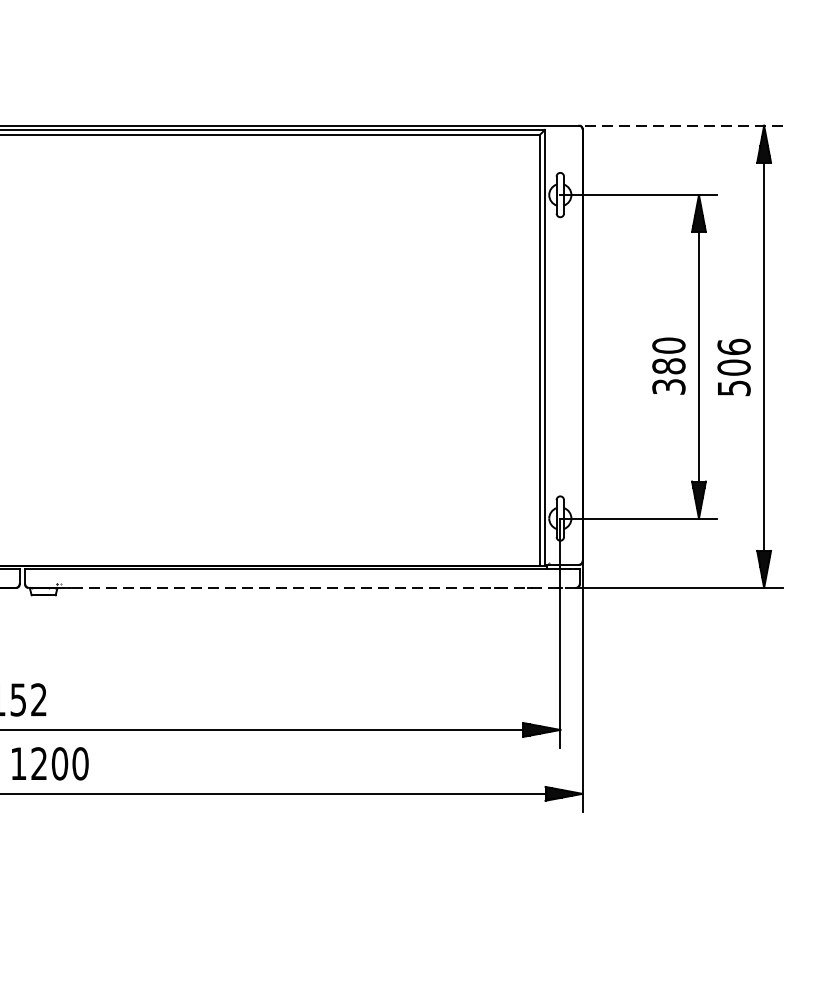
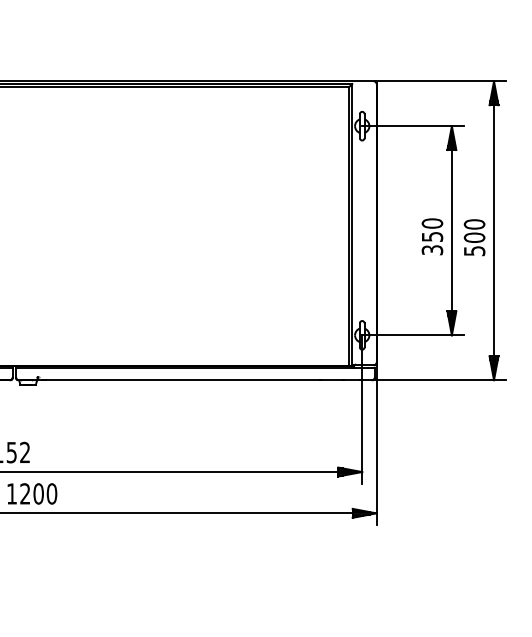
line: (681, 125) -> (440, 81), dashed -> solid
text: (732, 347) -> (473, 224), 506 -> 500
text: (668, 365) -> (432, 236), 380 -> 350
line: (302, 588) -> (195, 380), dashed -> solid

